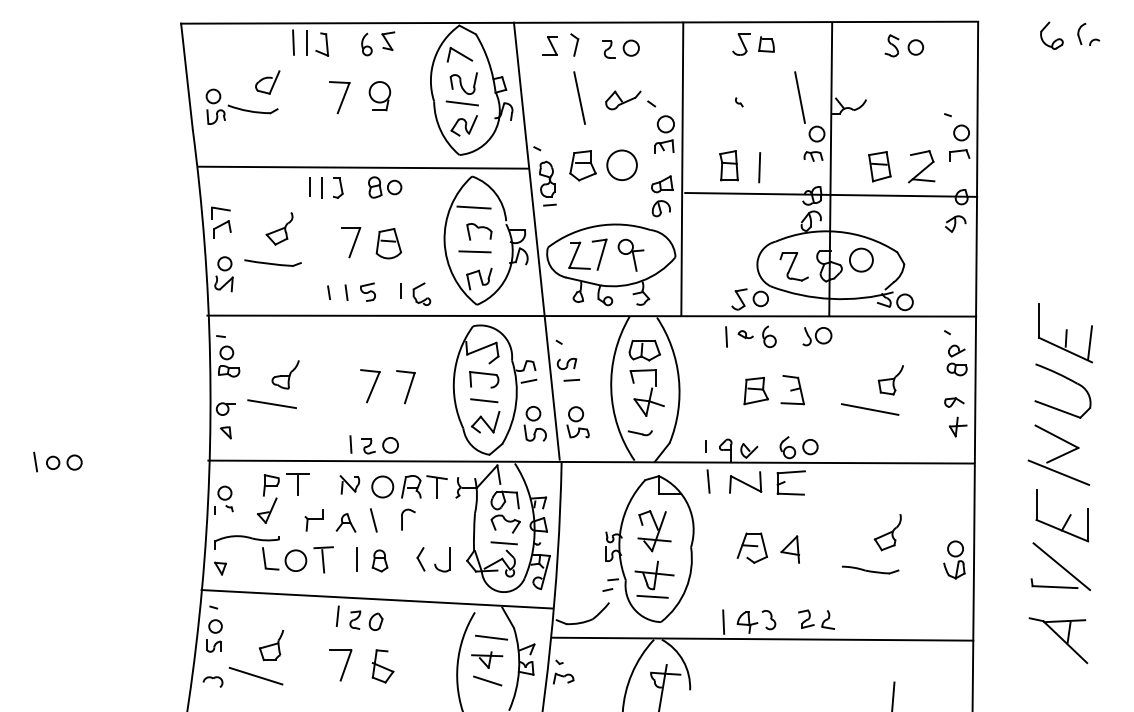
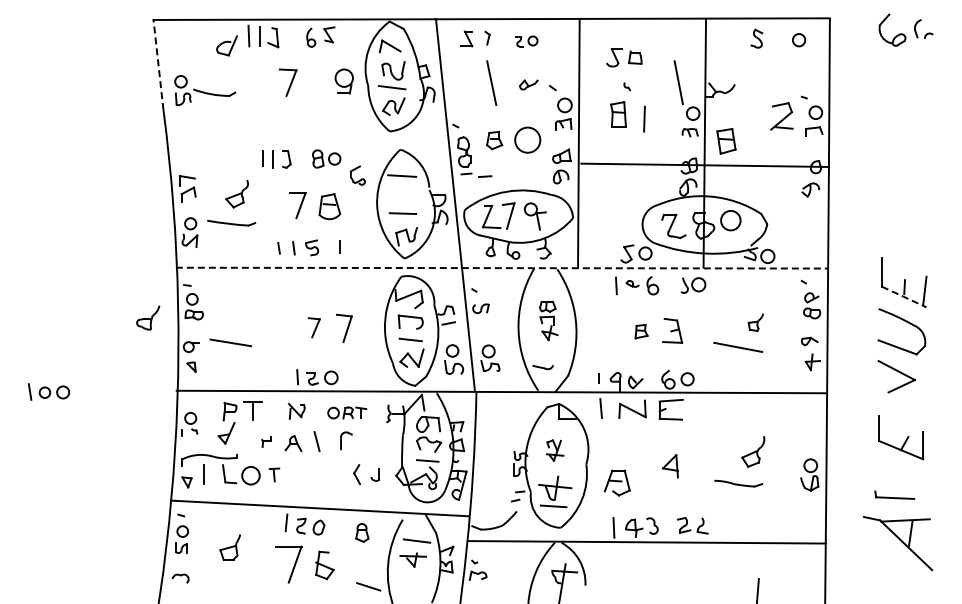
part: (1051, 36) -> (892, 30), size x1.4
part: (753, 44) -> (624, 57), moved
part: (574, 45) -> (487, 38), size x0.7
circle: (916, 47) -> (799, 40), moved
part: (620, 49) -> (526, 41), size x0.7
line: (186, 76) -> (158, 64), solid -> dashed
part: (267, 82) -> (226, 45), moved
part: (379, 96) -> (343, 81), moved
part: (622, 99) -> (528, 84), size x0.6
part: (582, 165) -> (494, 140), size x0.7
part: (729, 165) -> (618, 114), moved
line: (759, 166) -> (644, 118), moved
part: (879, 166) -> (726, 141), moved
part: (921, 166) -> (781, 116), moved
line: (363, 168) -> (308, 142), removed
part: (479, 231) -> (406, 196), removed
part: (421, 294) -> (357, 175), moved
line: (592, 316) -> (502, 268), solid -> dashed
line: (1066, 350) -> (904, 297), solid -> dashed
part: (285, 374) -> (148, 317), moved
part: (646, 377) -> (548, 320), size x0.6
line: (572, 380) -> (485, 176), moved
part: (890, 380) -> (755, 322), size x0.7
part: (370, 386) -> (314, 327), size x0.7
part: (756, 390) -> (641, 331), size x0.6
line: (1058, 472) -> (898, 400), removed
part: (408, 486) -> (346, 412), size x0.6
part: (314, 520) -> (266, 441), size x0.6
part: (653, 530) -> (554, 450), size x0.6
part: (751, 547) -> (616, 482), moved
part: (323, 559) -> (274, 474), size x0.6
line: (356, 559) -> (203, 474), moved
part: (441, 559) -> (374, 474), size x0.6
part: (380, 560) -> (362, 532), moved
line: (1061, 566) -> (900, 480), removed
part: (1057, 640) -> (897, 543), size x1.4
part: (341, 665) -> (289, 564), size x1.4
line: (255, 675) -> (216, 573), removed
line: (487, 680) -> (368, 586), moved

